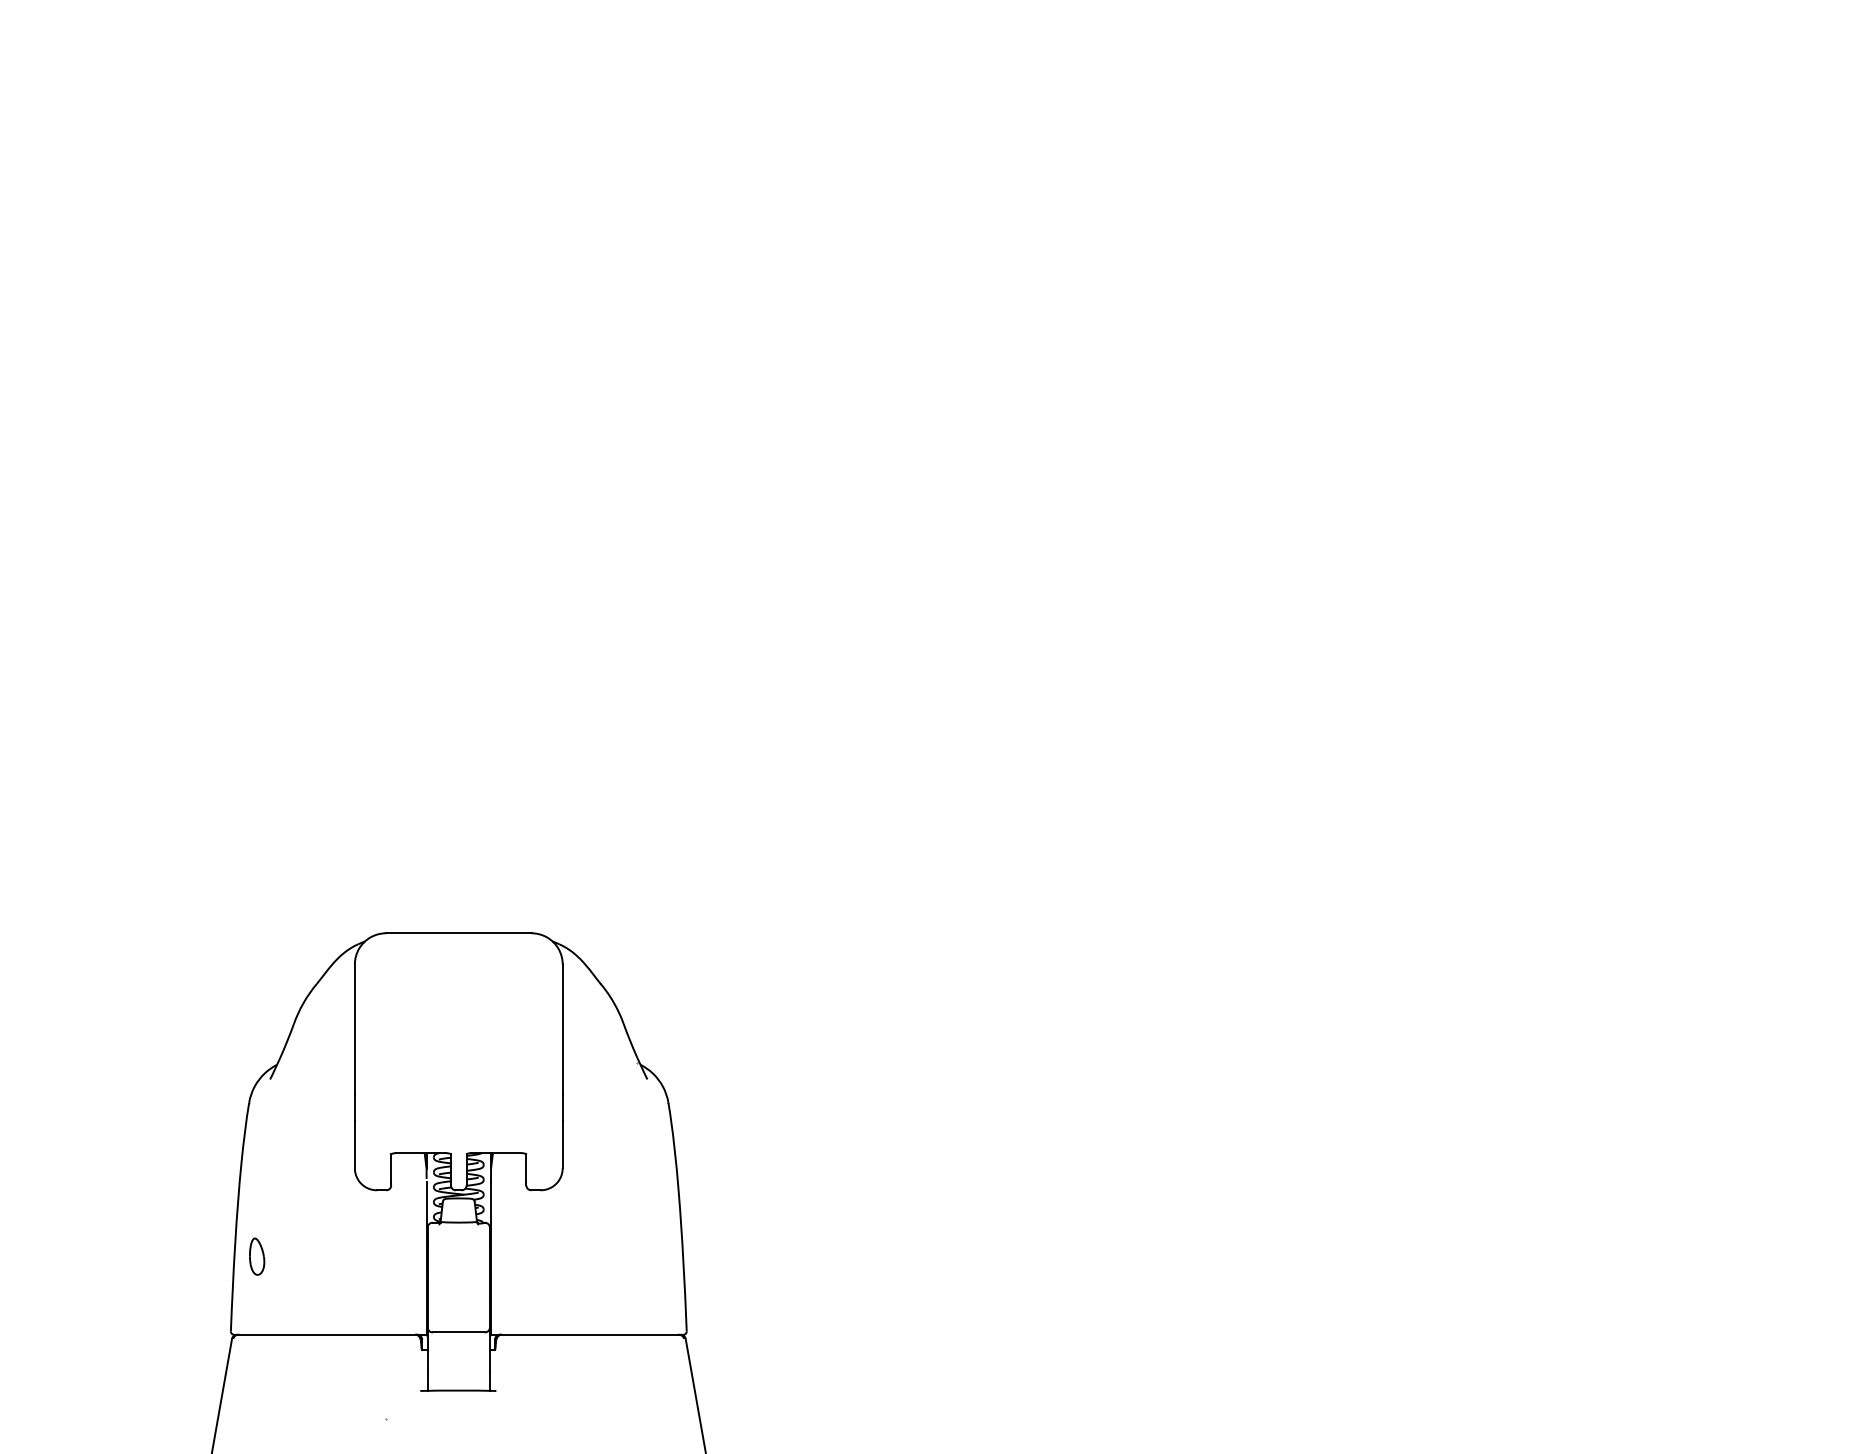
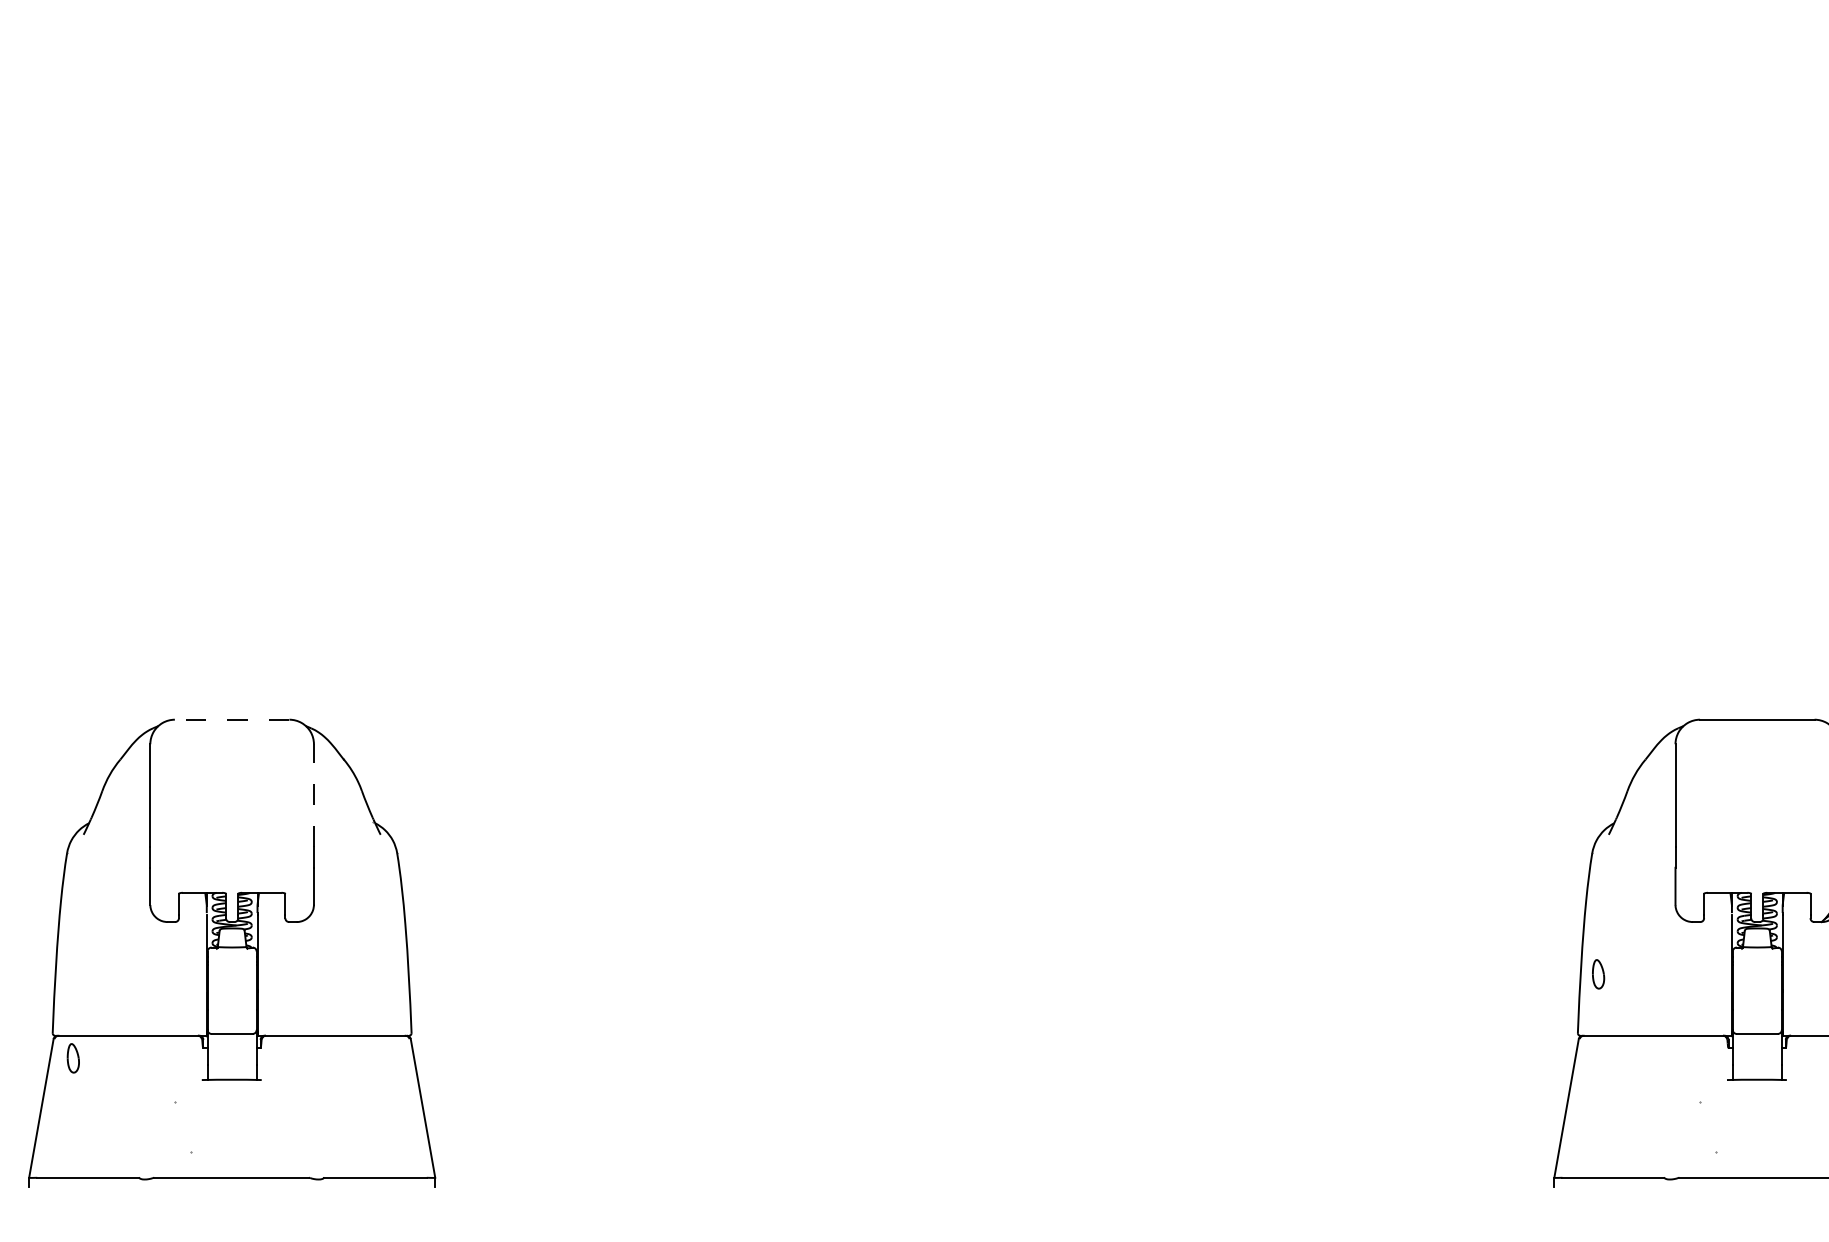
line: (457, 933) -> (231, 719), solid -> dashed
line: (562, 1028) -> (313, 794), solid -> dashed
part: (256, 1256) -> (72, 1058), moved

